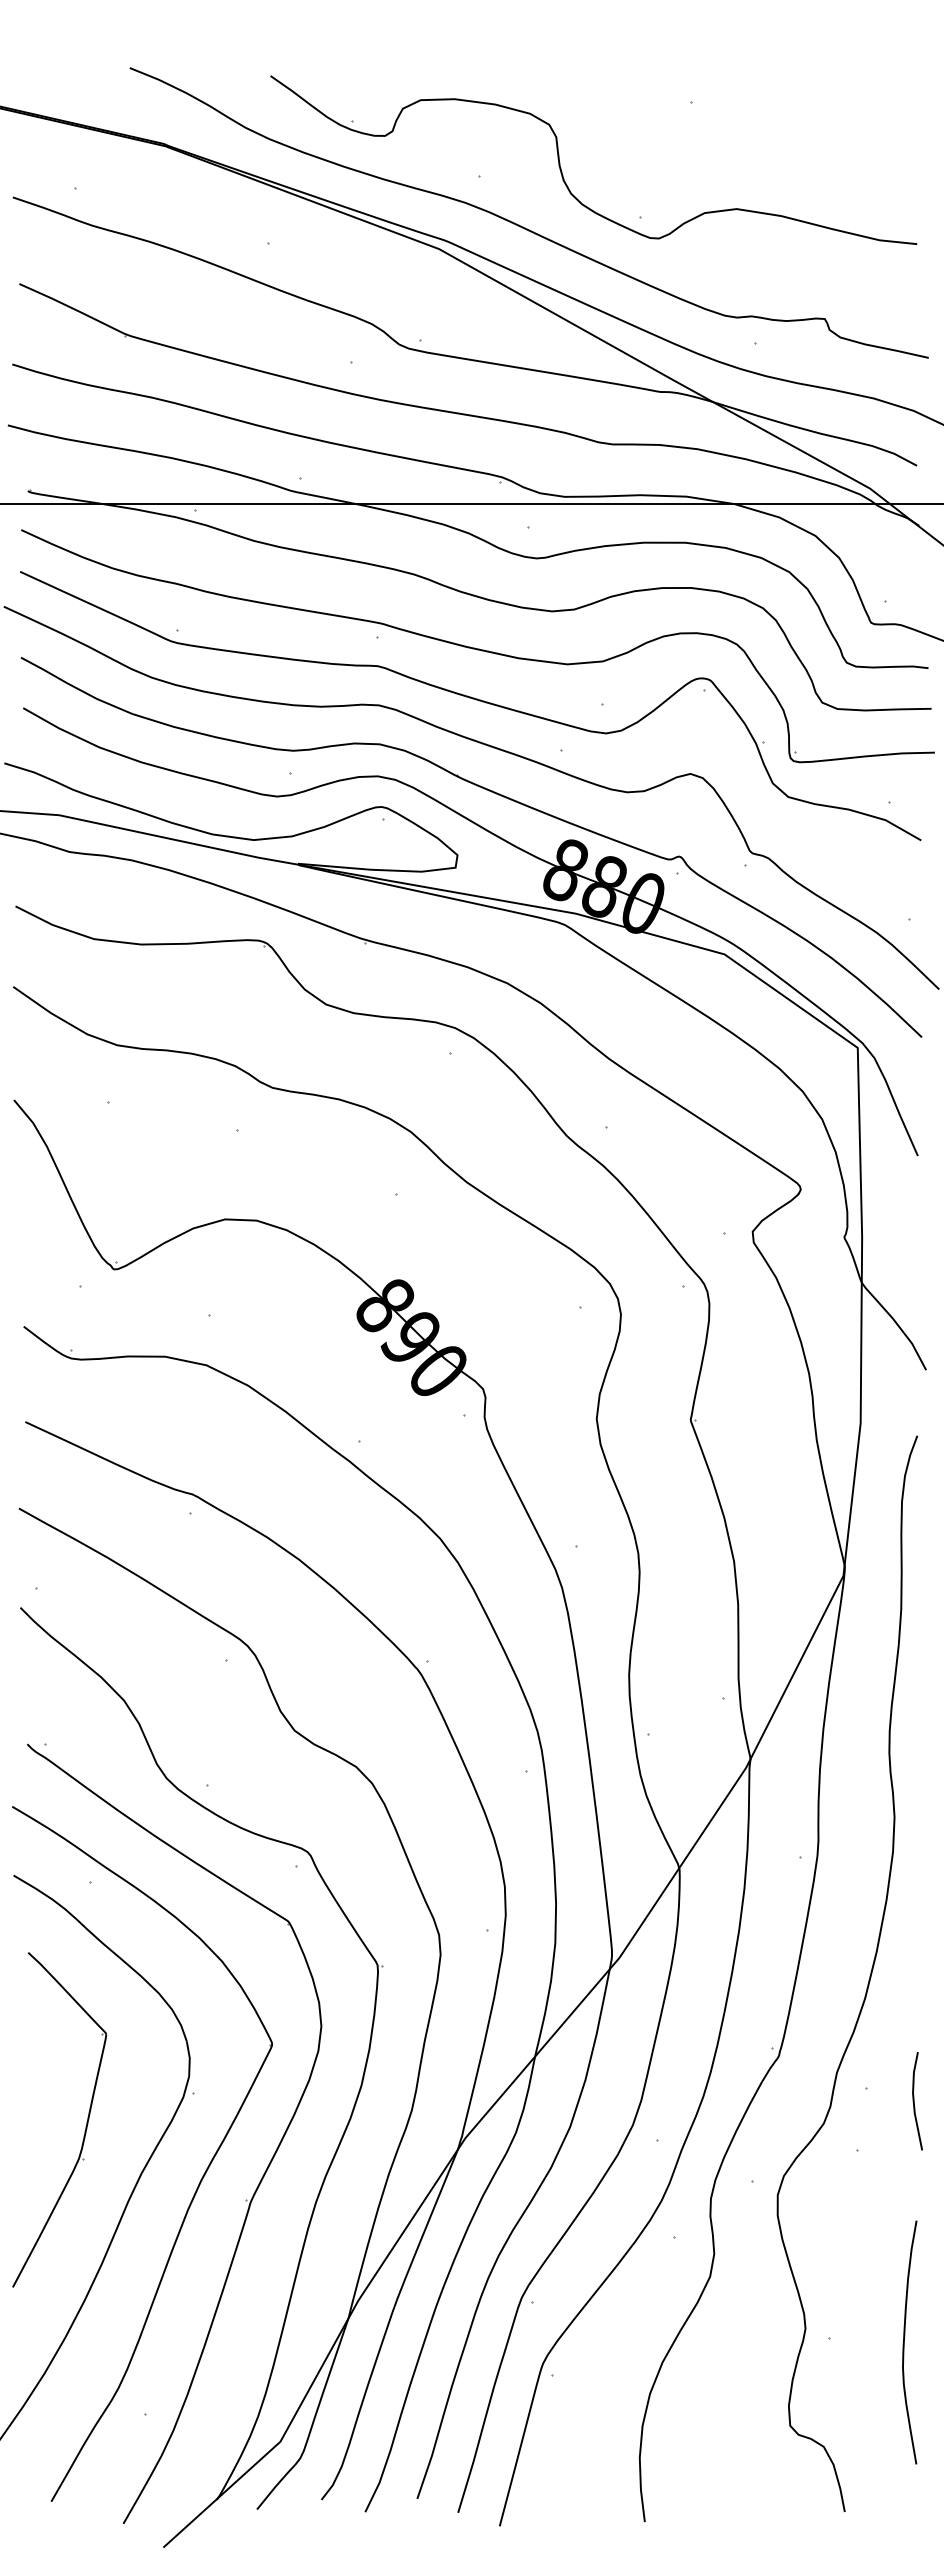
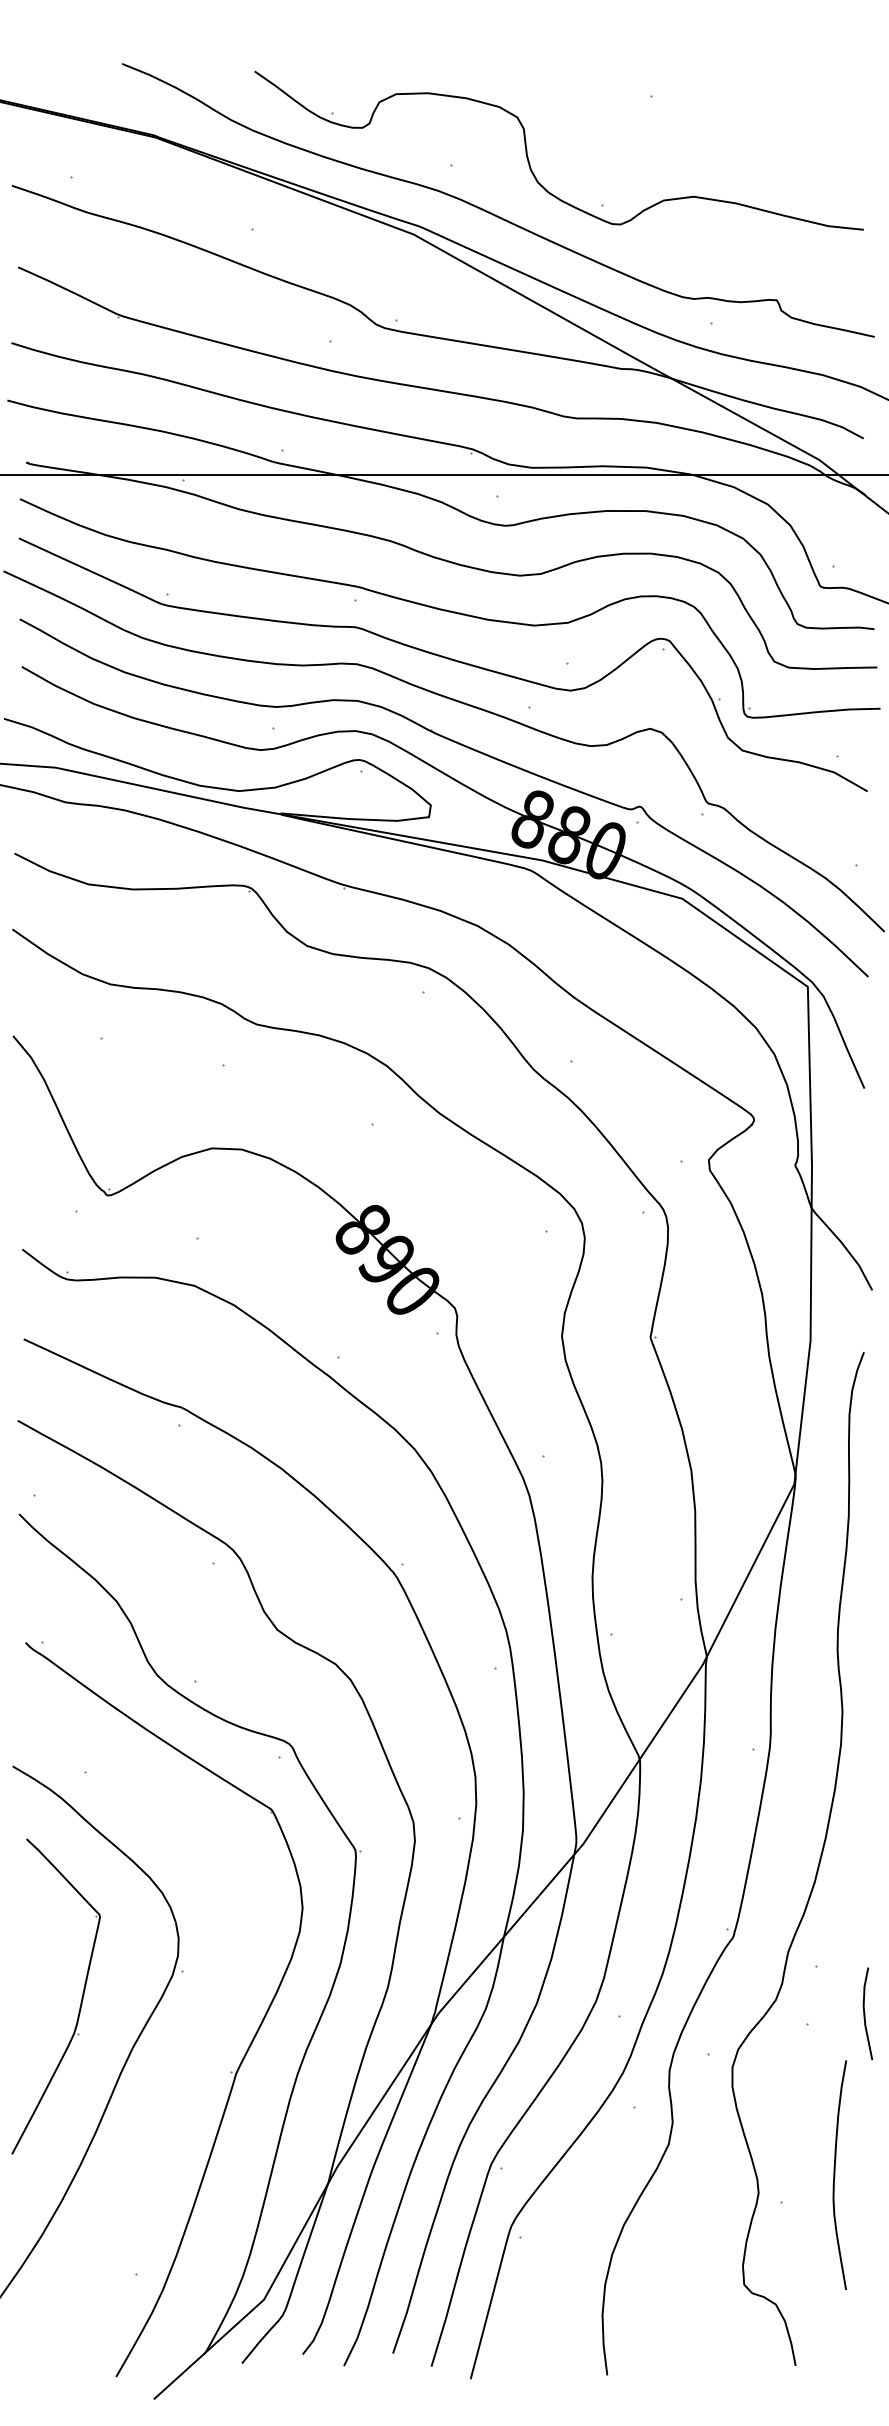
line: (914, 2101) -> (865, 2014), moved
part: (199, 2181) -> (187, 2054), removed
curve: (904, 2342) -> (834, 2175), moved

